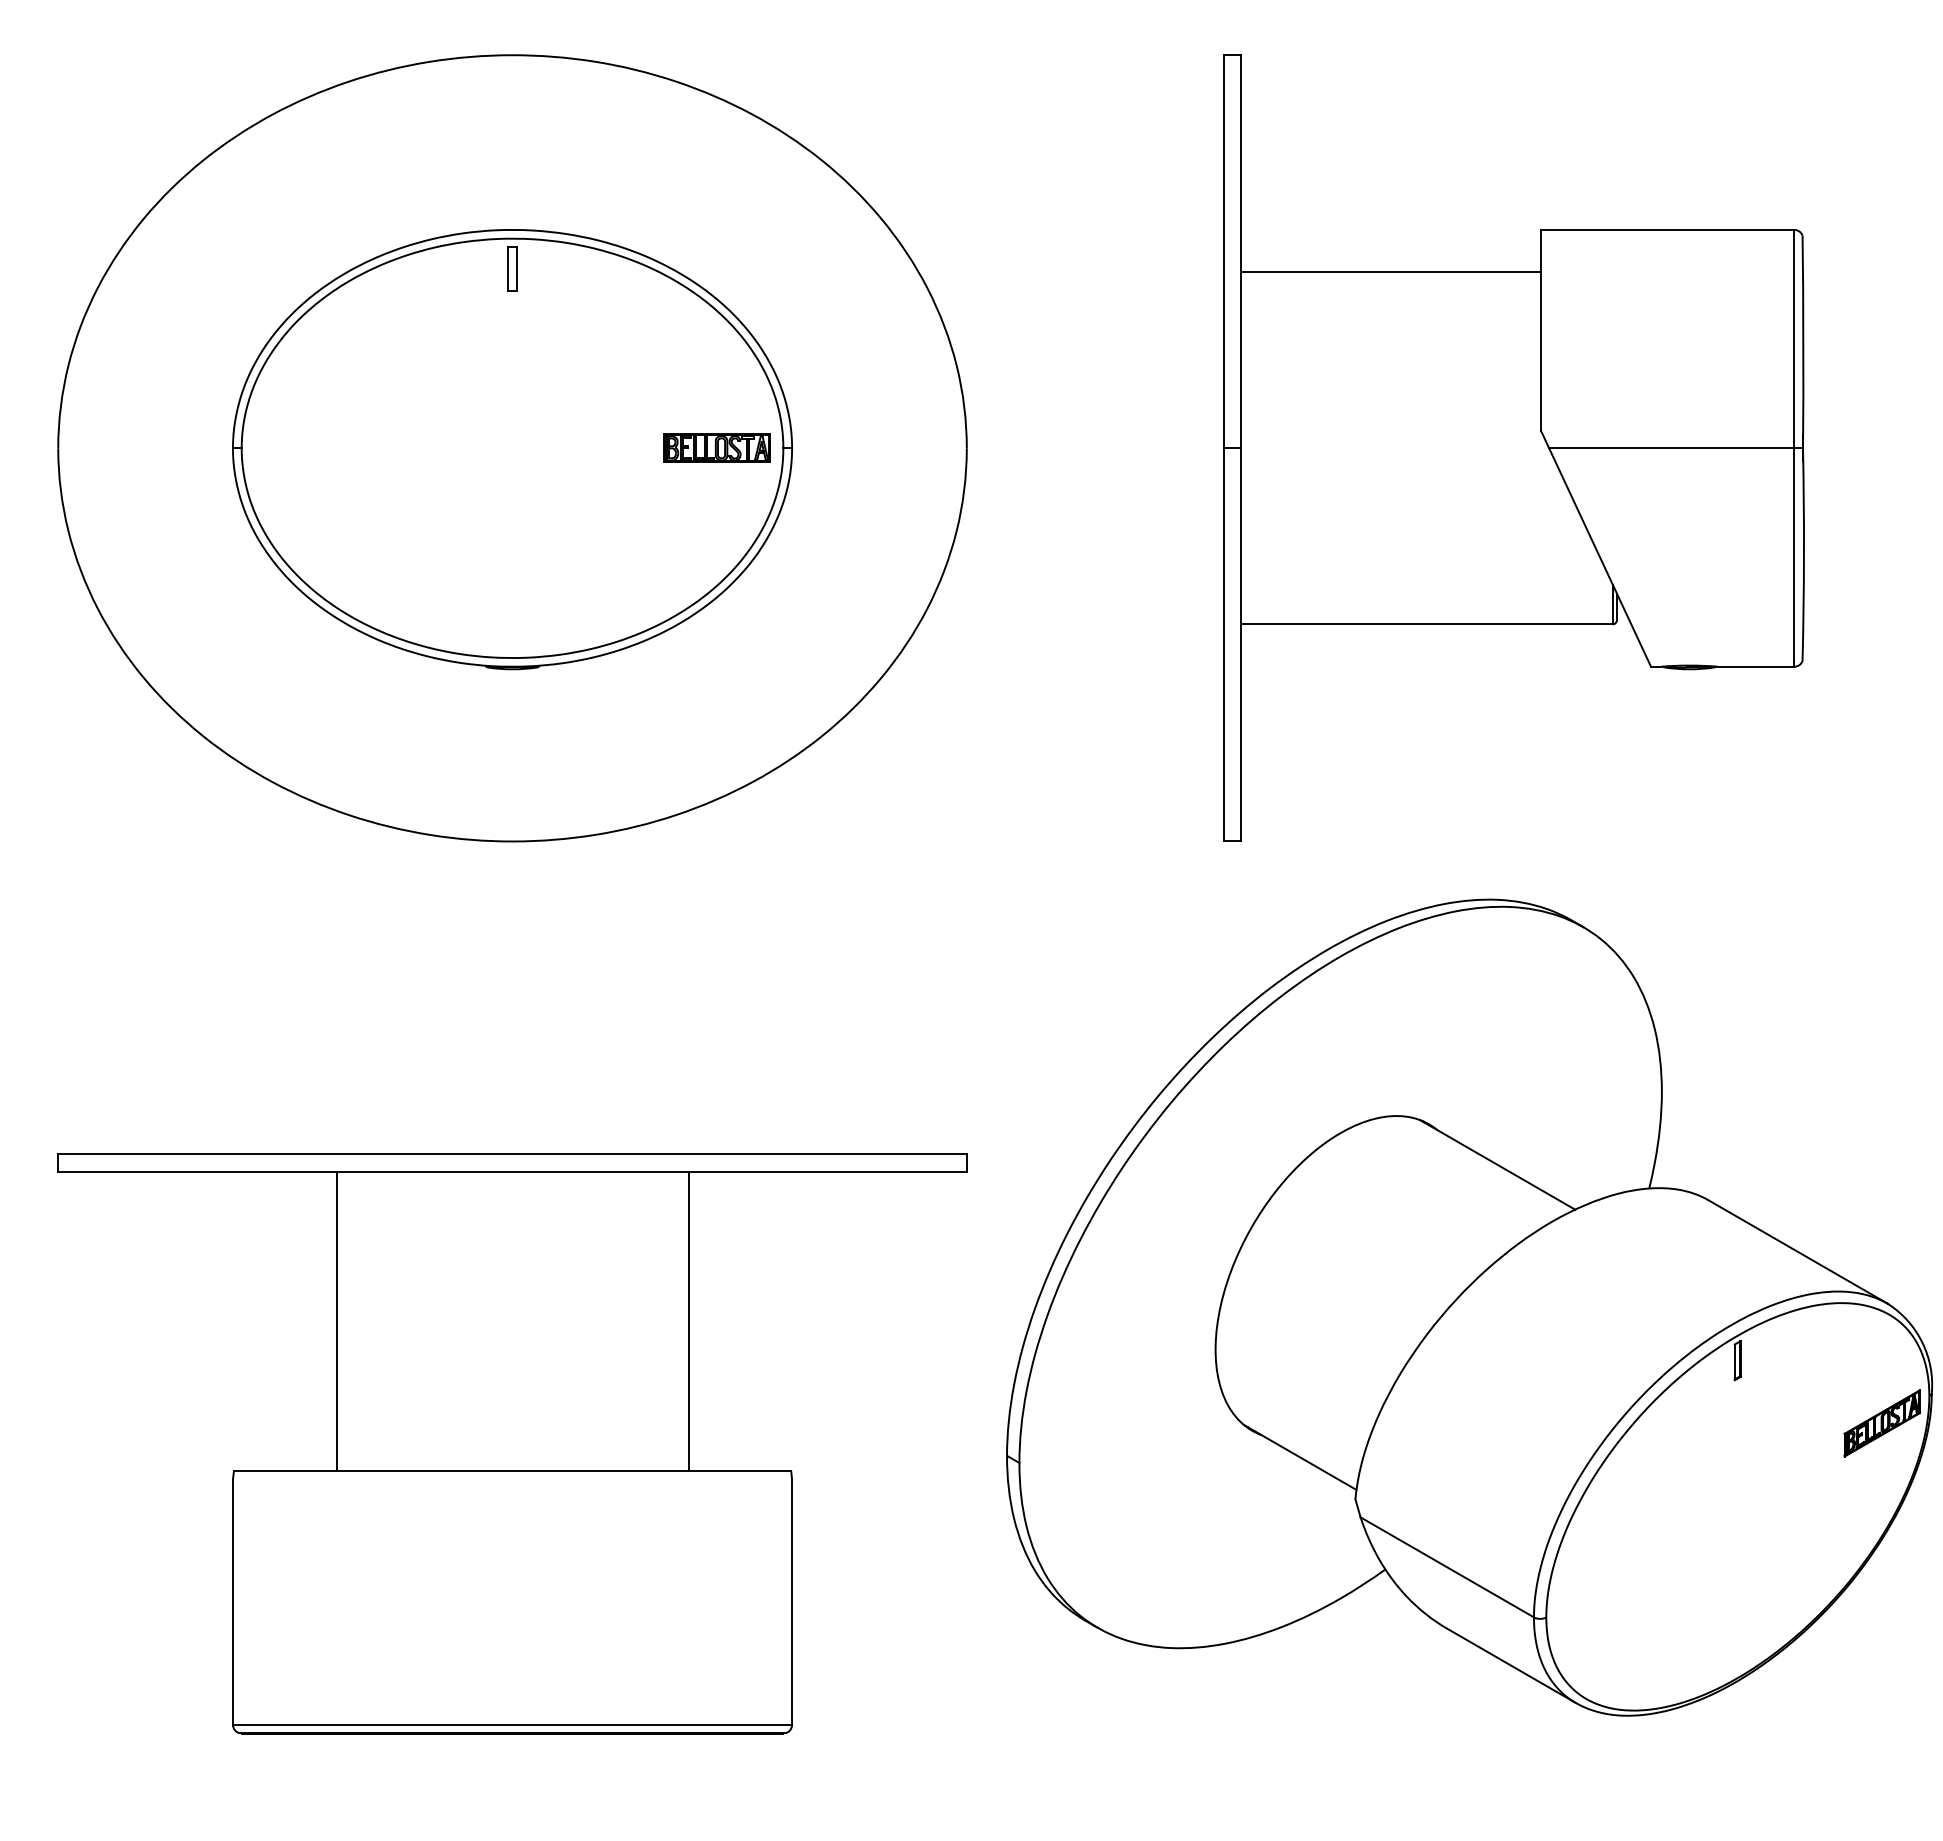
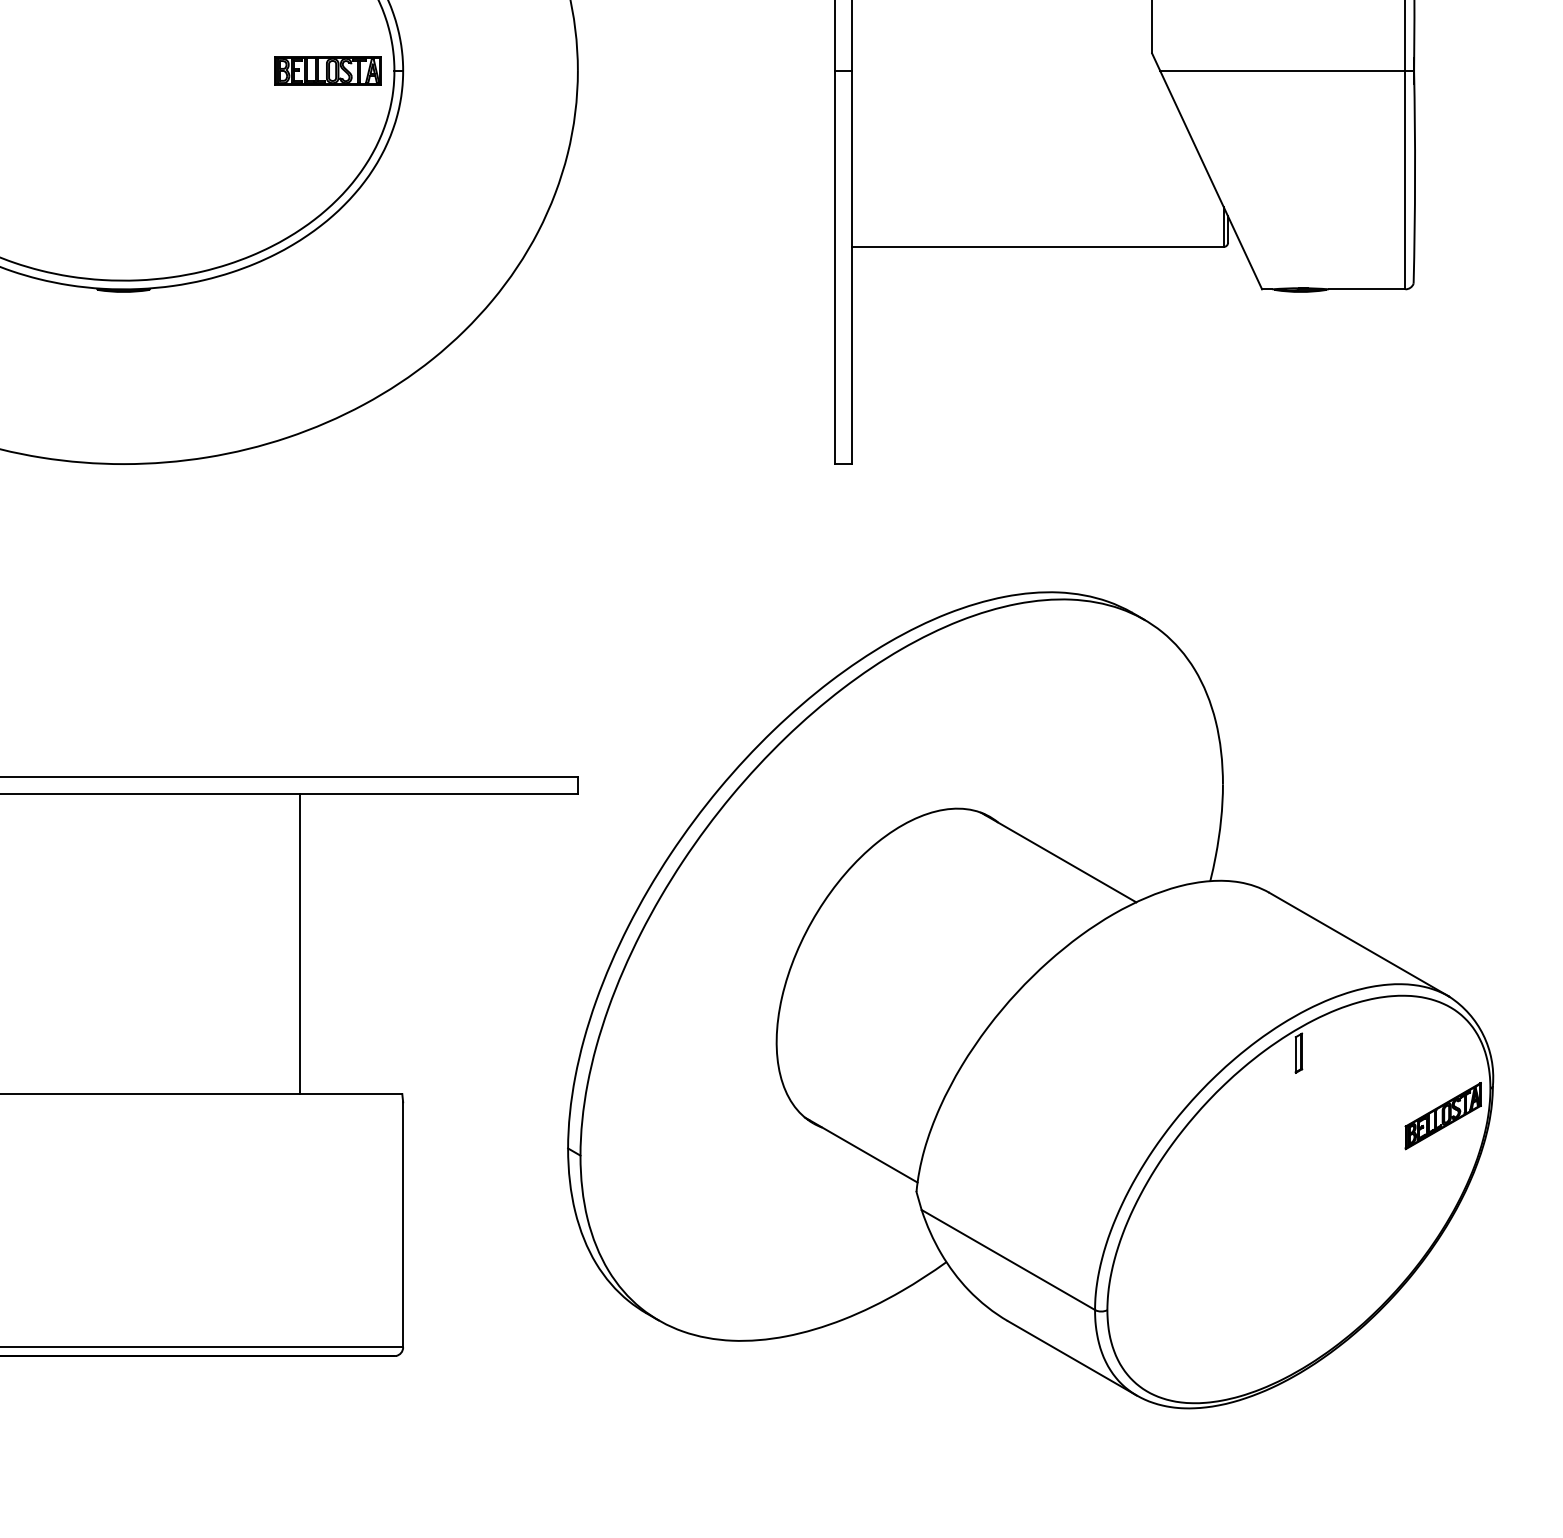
part: (1469, 1307) -> (1030, 1000), moved

